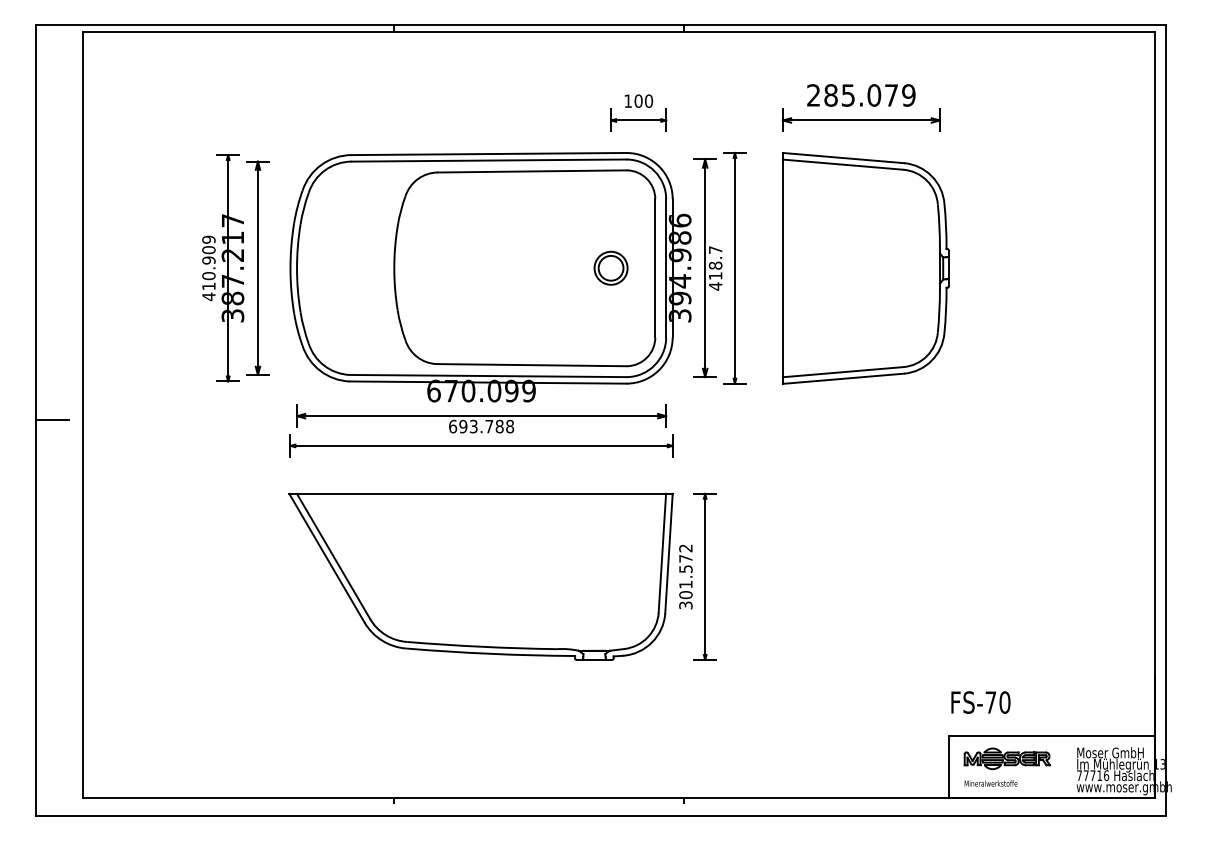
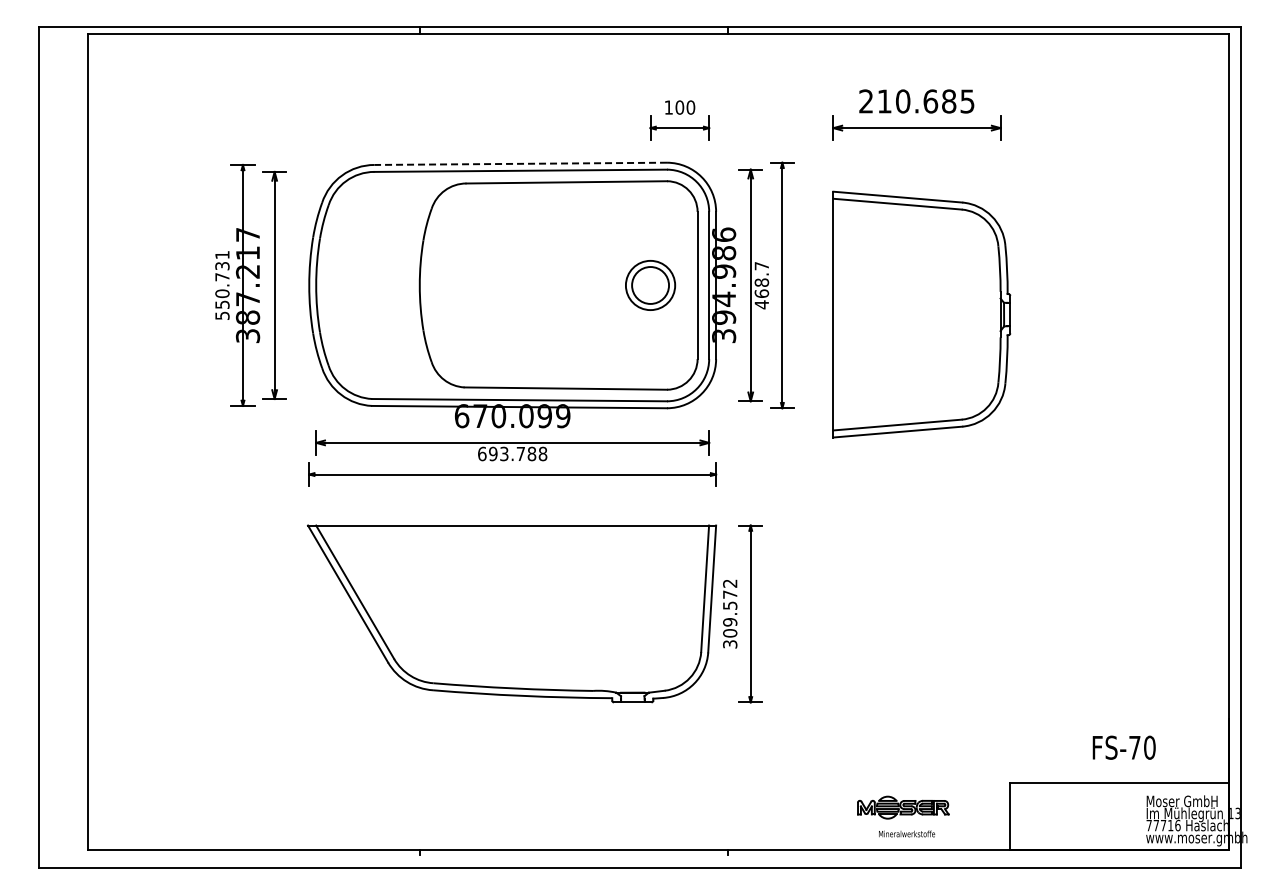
text: (869, 95) -> (925, 101), 285.079 -> 210.685
line: (488, 153) -> (520, 163), solid -> dashed
text: (208, 268) -> (222, 285), 410.909 -> 550.731
part: (611, 268) -> (650, 285), size x1.4
part: (865, 268) -> (921, 314), moved
text: (715, 275) -> (761, 293), 418.7 -> 468.7
line: (52, 420) -> (55, 447), removed
text: (686, 584) -> (730, 622), 301.572 -> 309.572
text: (980, 702) -> (1123, 747), moved
part: (1007, 758) -> (903, 807), moved
text: (991, 783) -> (907, 833), moved

